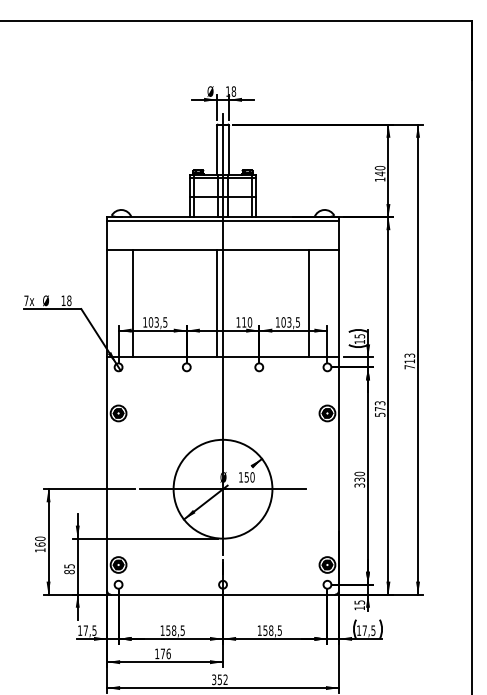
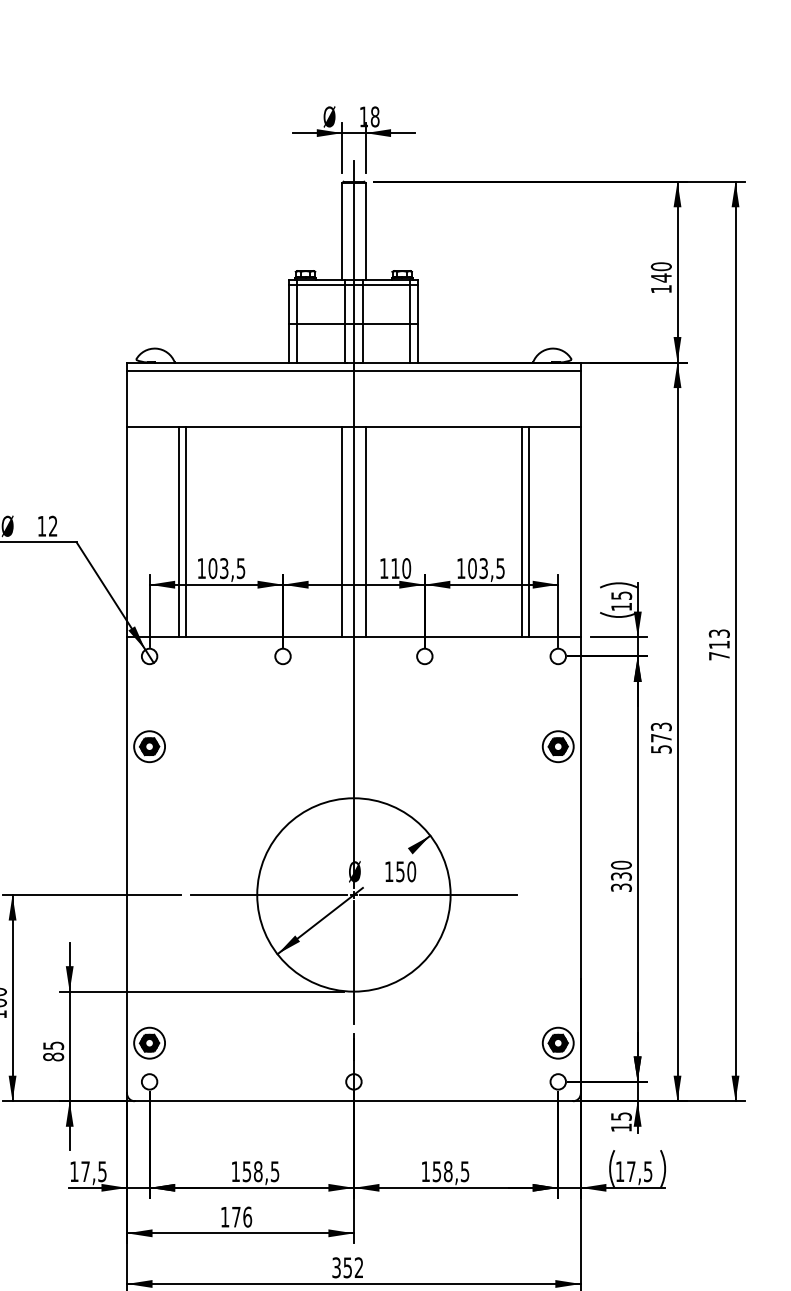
text: (69, 300) -> (53, 525), 18 -> 12
line: (137, 303) -> (186, 531), added
line: (228, 303) -> (364, 531), added
line: (312, 303) -> (528, 531), added

